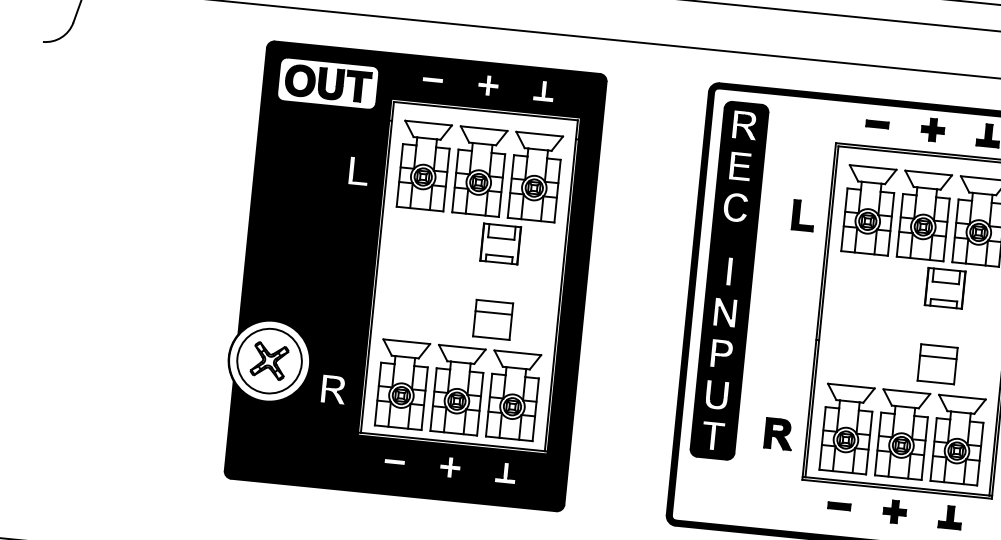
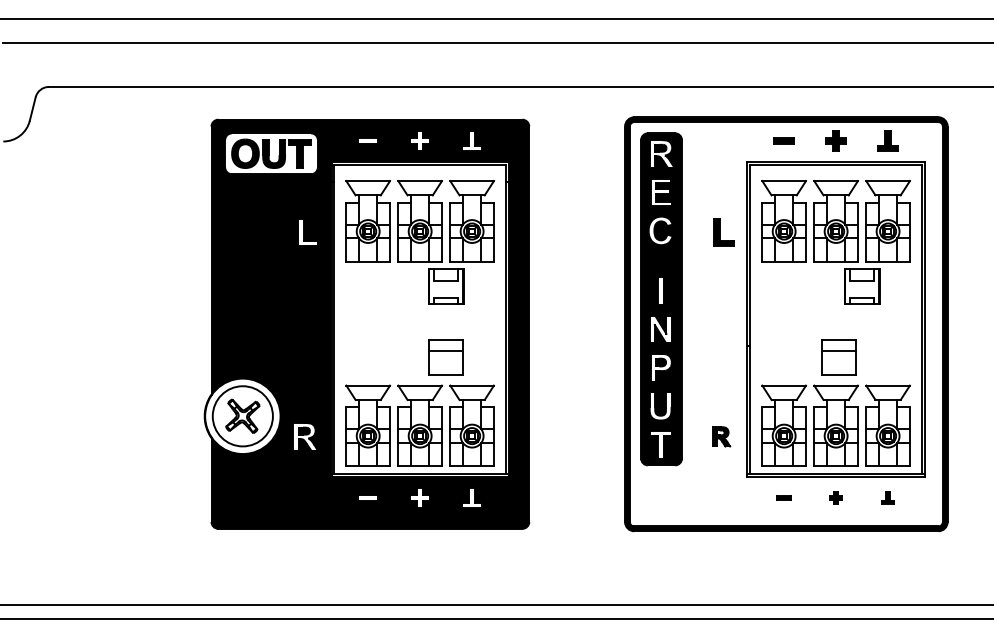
part: (936, 364) -> (838, 357), moved
part: (778, 433) -> (721, 436), size x0.7
part: (838, 505) -> (783, 497), size x0.7
part: (894, 511) -> (835, 497), size x0.6
part: (949, 516) -> (887, 497), size x0.6

